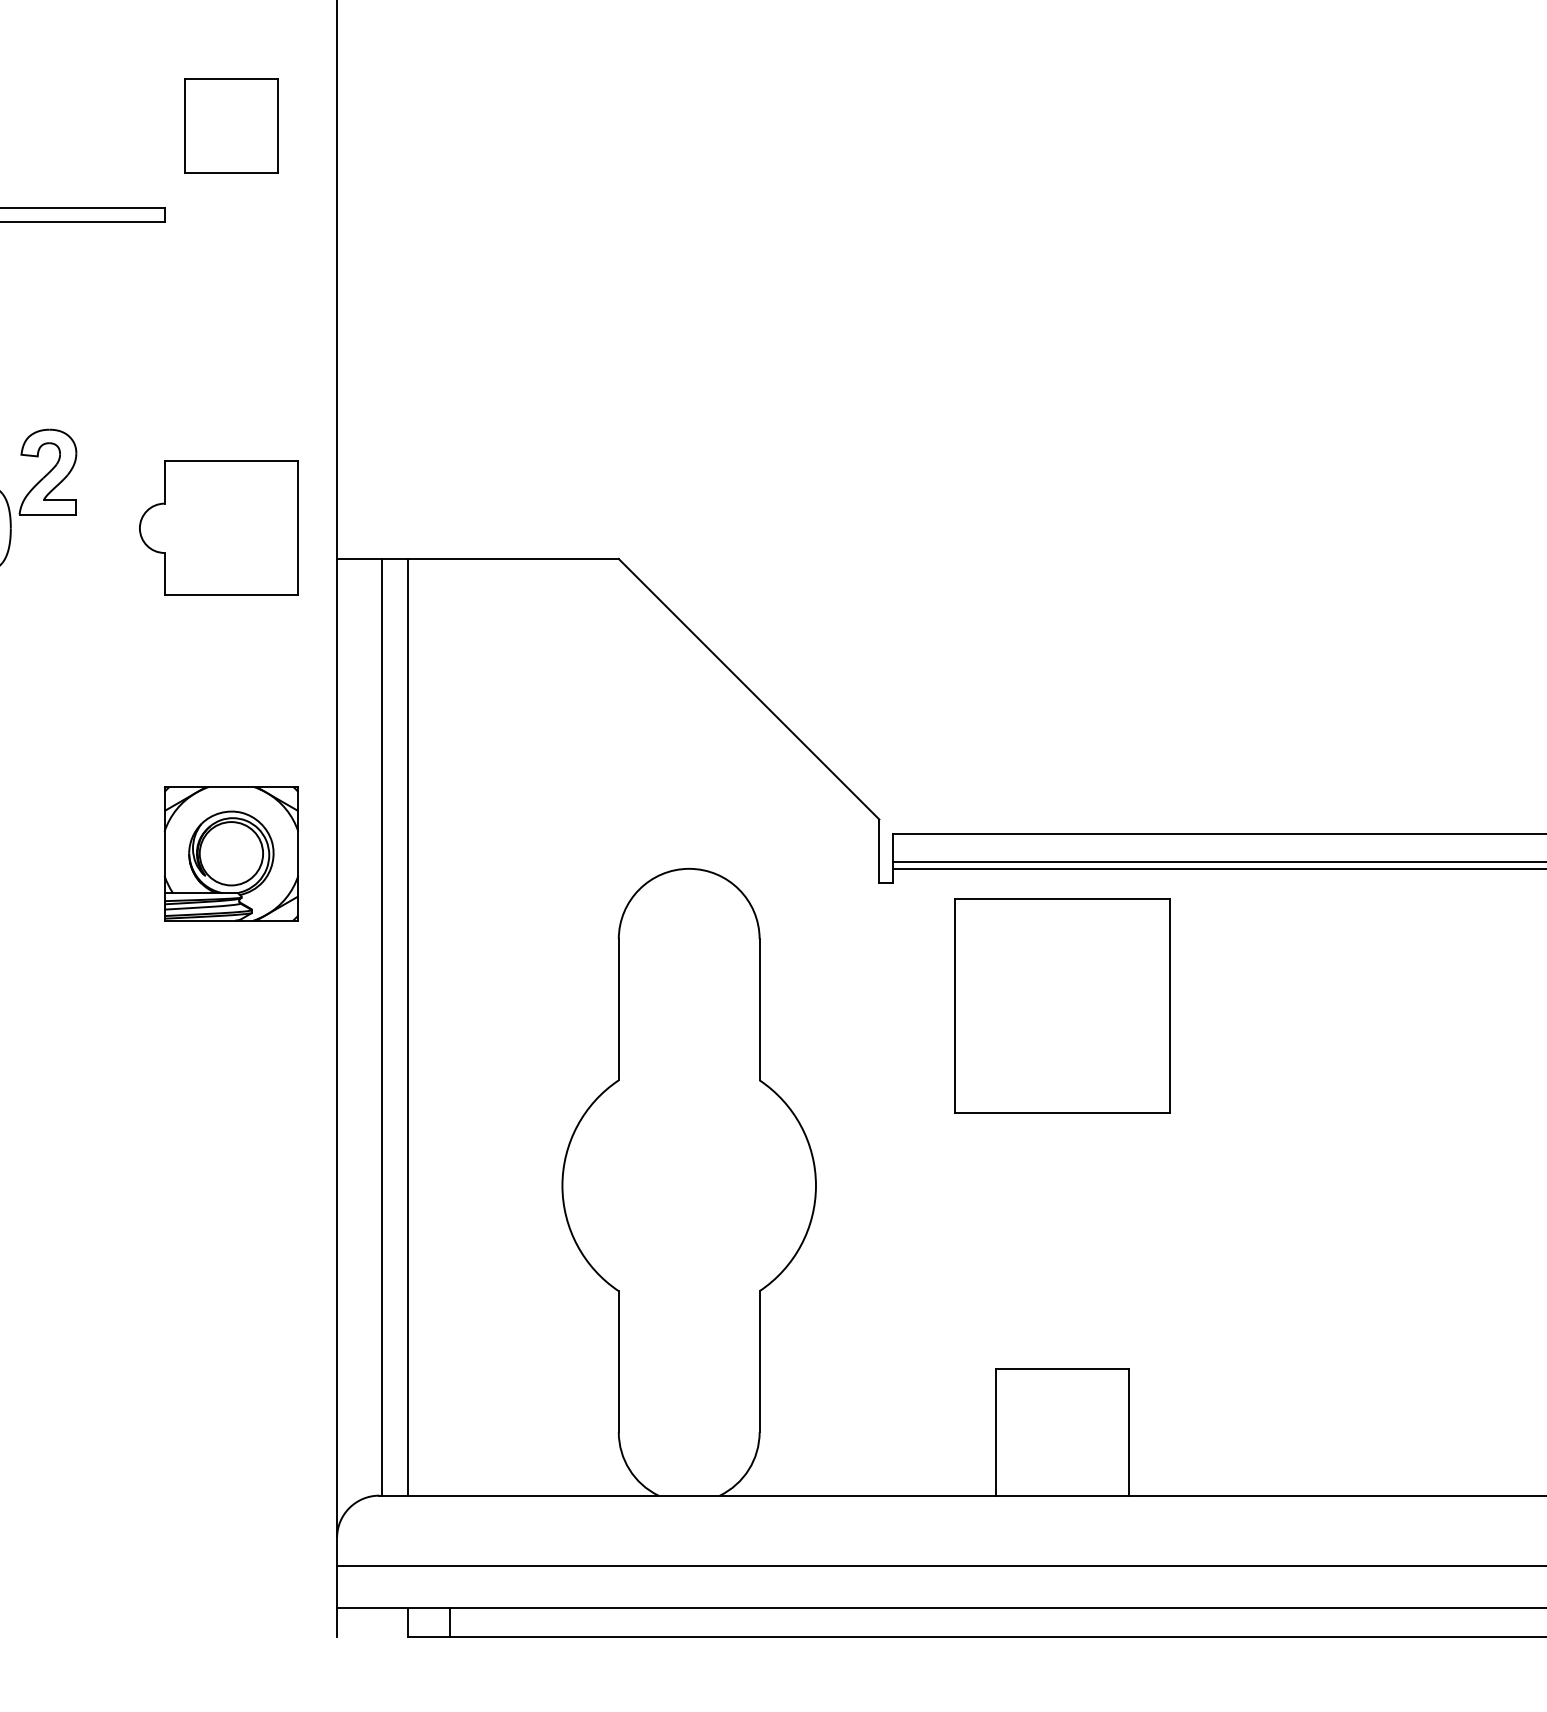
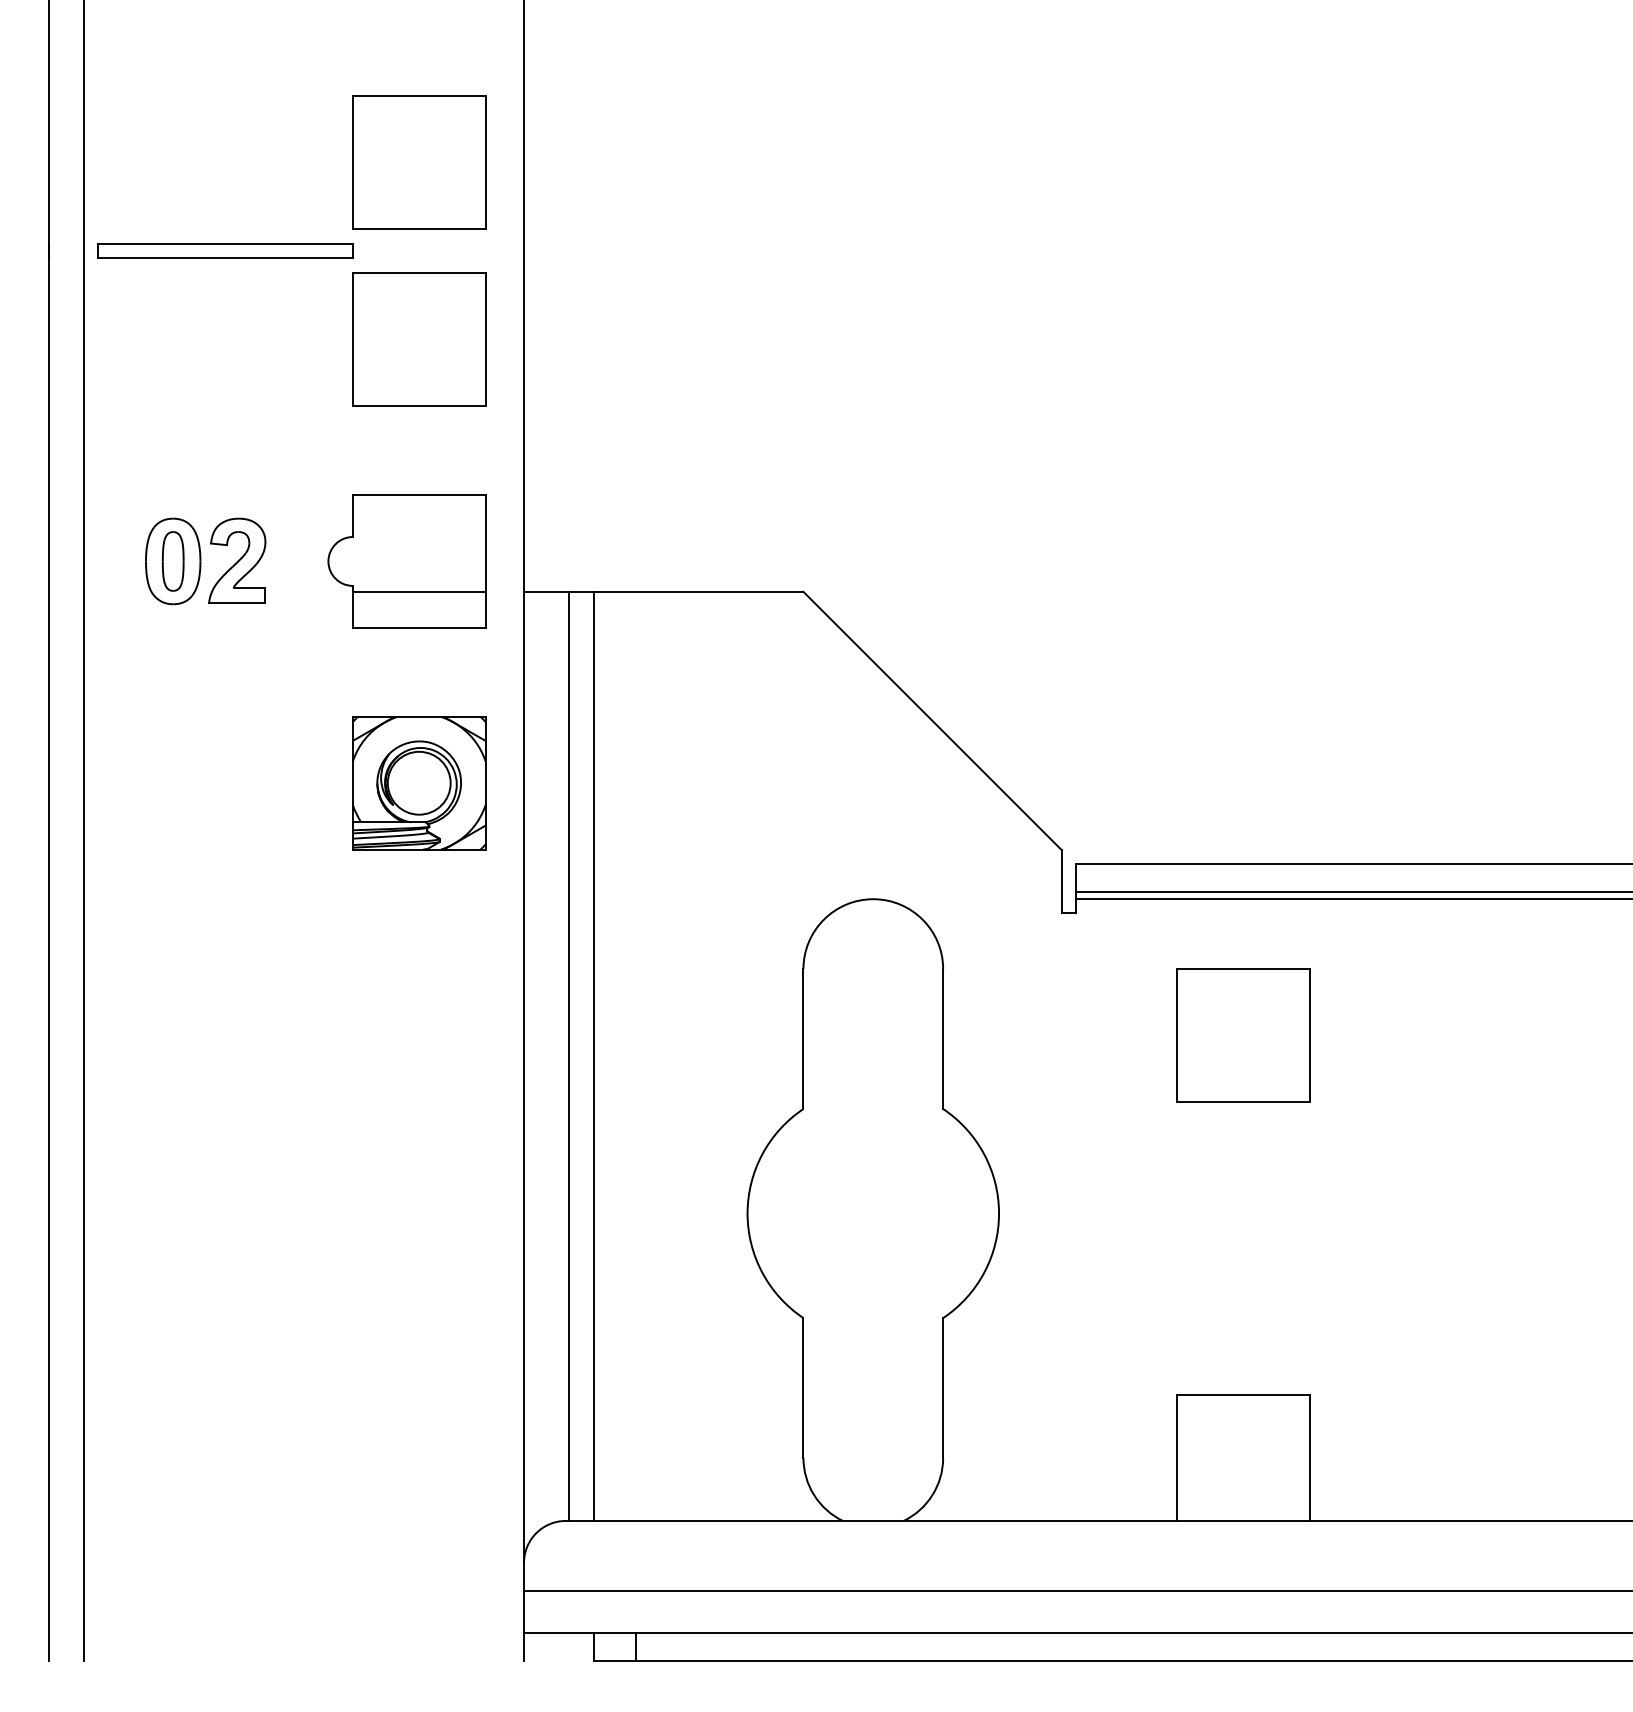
part: (231, 126) -> (419, 162), size x1.43
part: (231, 304) -> (419, 339), added
part: (48, 471) -> (237, 560), moved
line: (230, 558) -> (418, 591), added
part: (231, 854) -> (419, 783), moved
part: (1062, 1006) -> (1243, 1035), size x0.62

